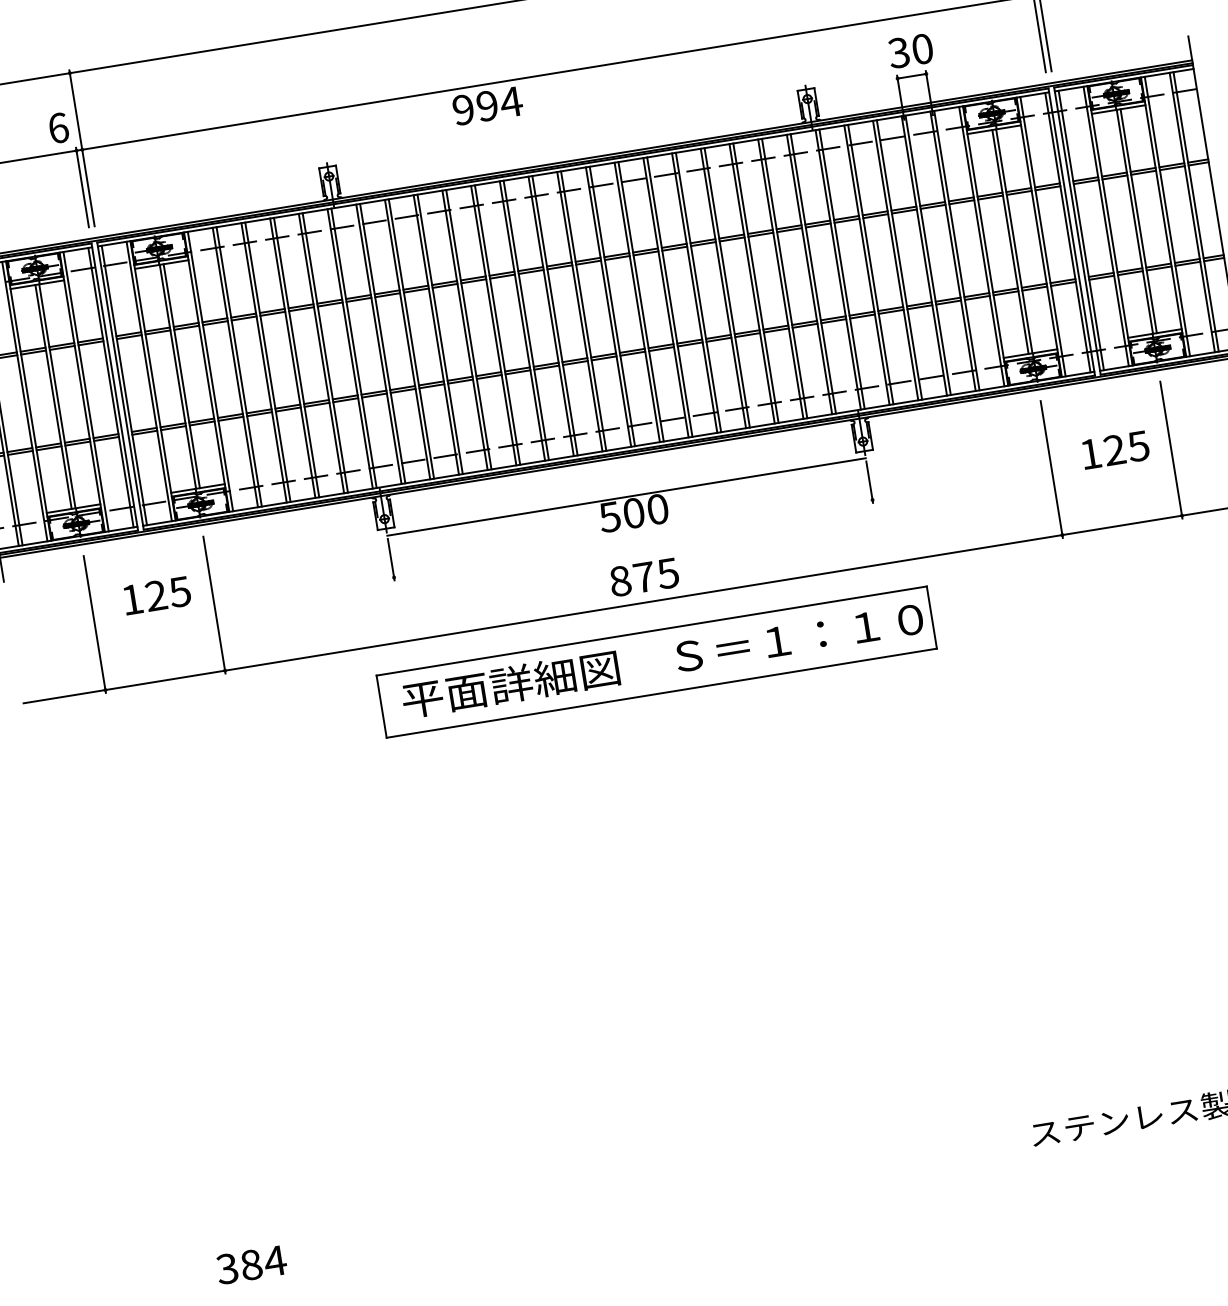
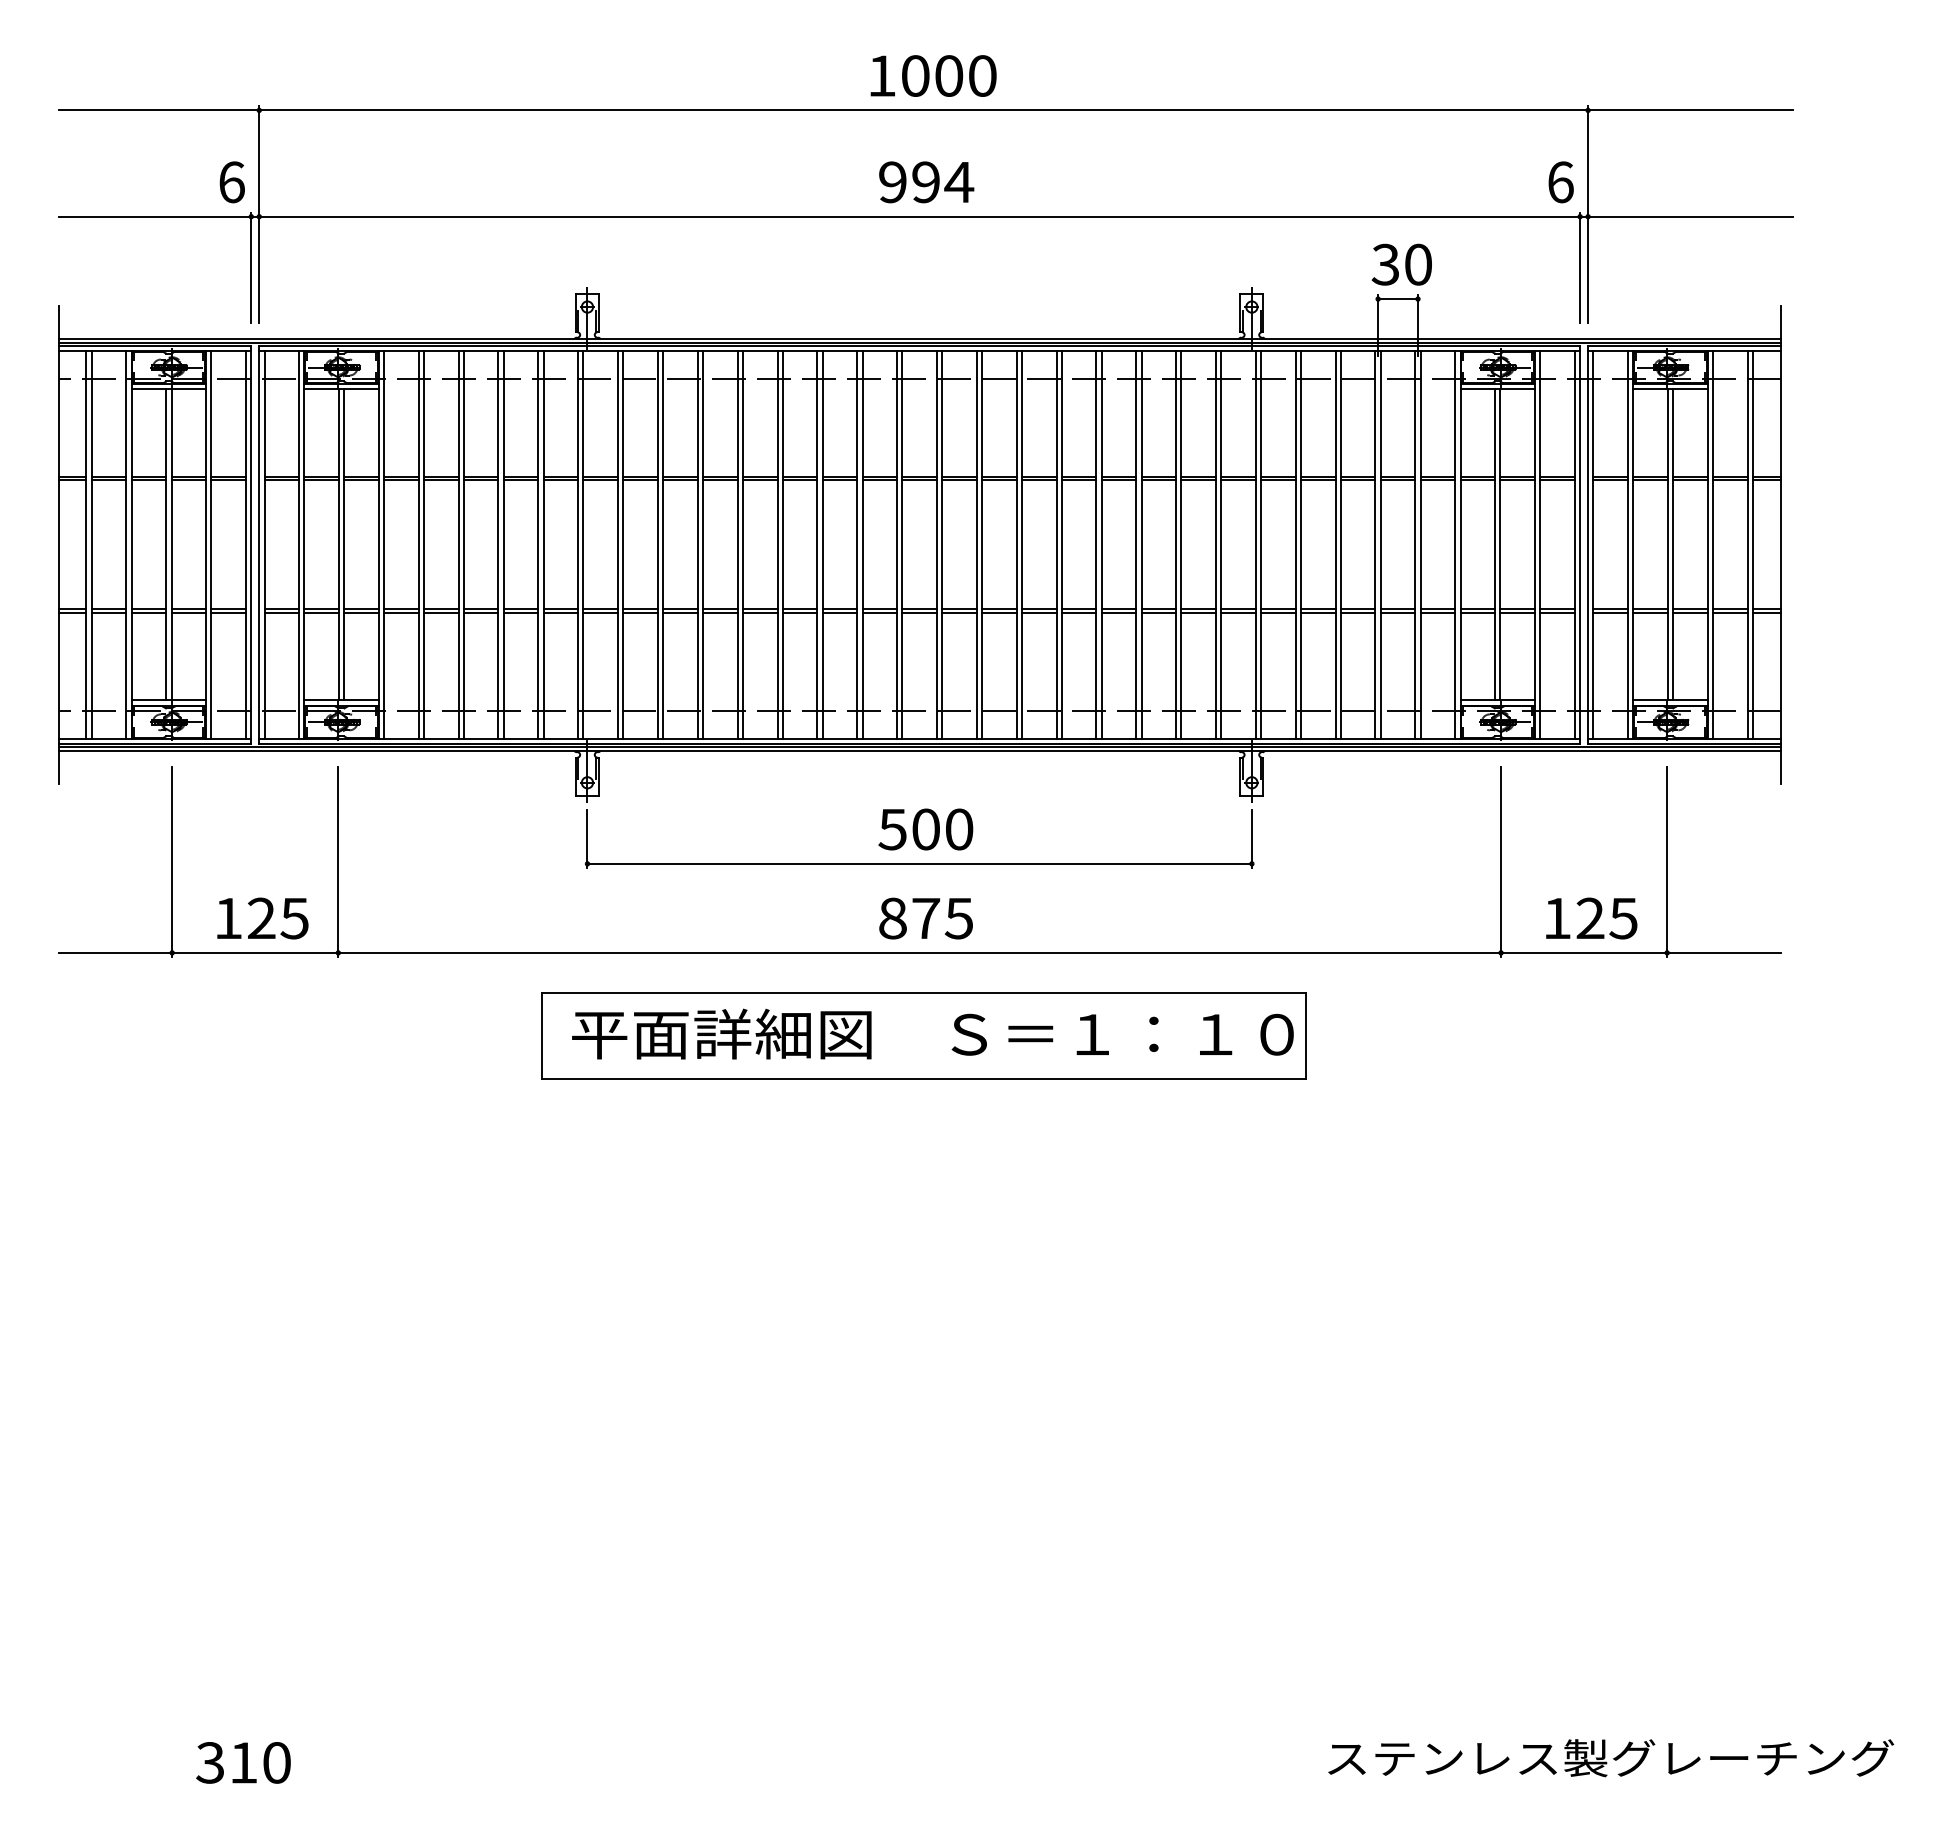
text: (487, 106) -> (926, 182), moved
text: (1115, 450) -> (1591, 918), moved
line: (626, 496) -> (919, 863), moved
text: (156, 595) -> (262, 918), moved
text: (263, 1262) -> (260, 1762), 384 -> 310

